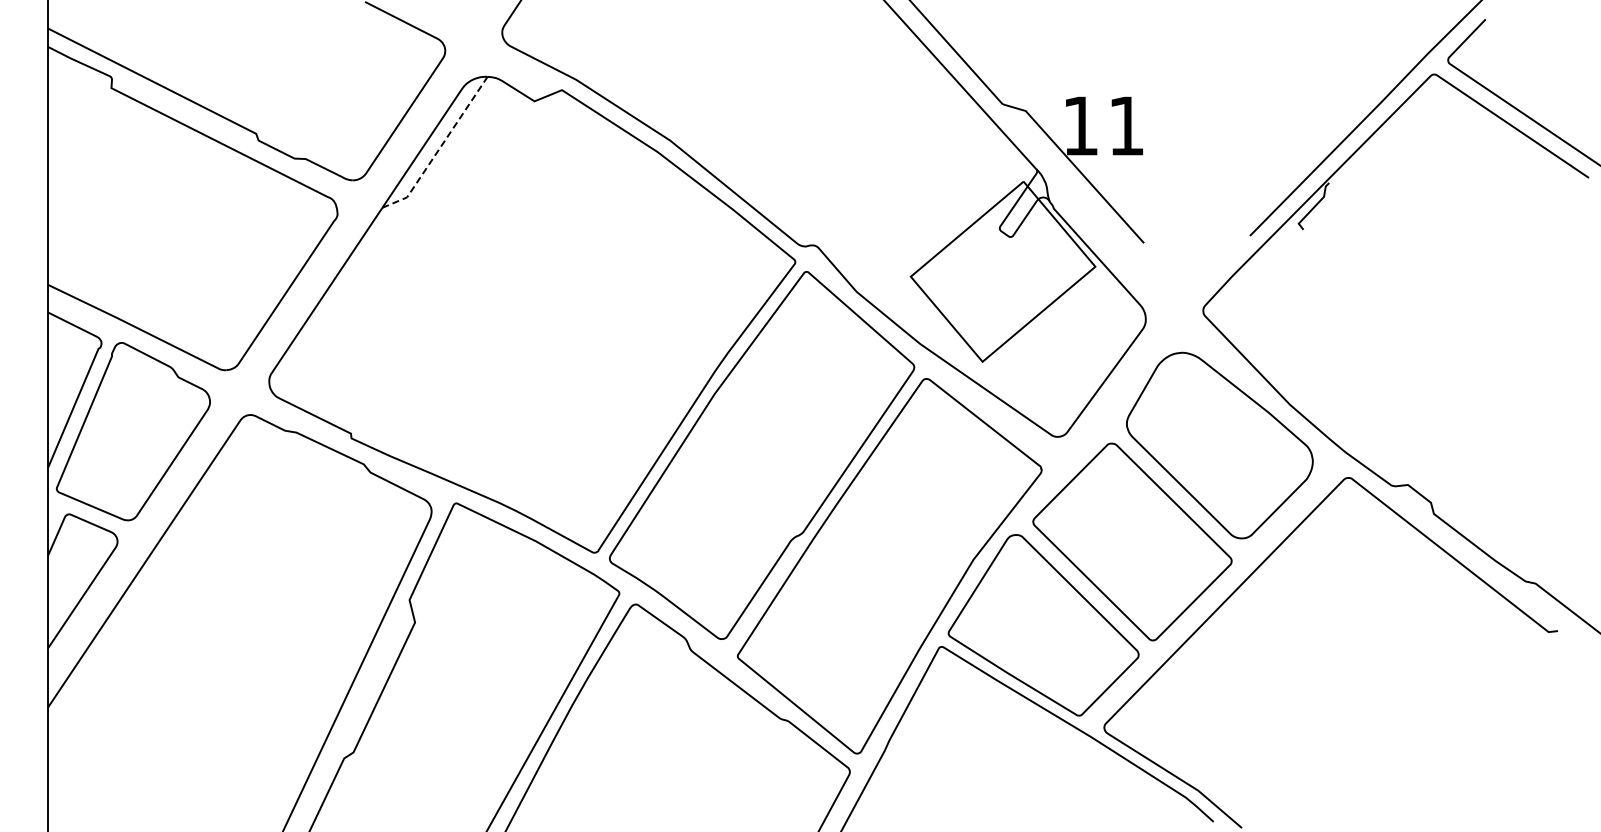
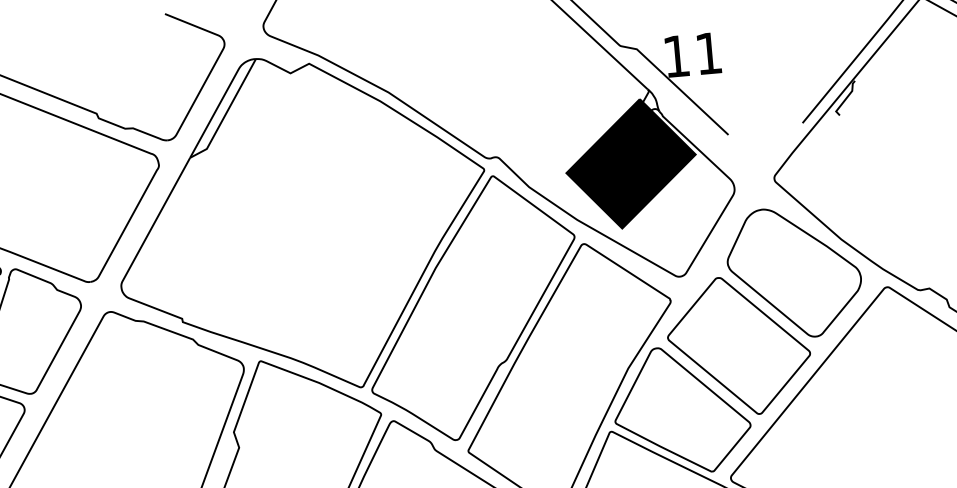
line: (439, 148) -> (226, 112), dashed -> solid
fill: (1002, 271) -> (630, 163), added

